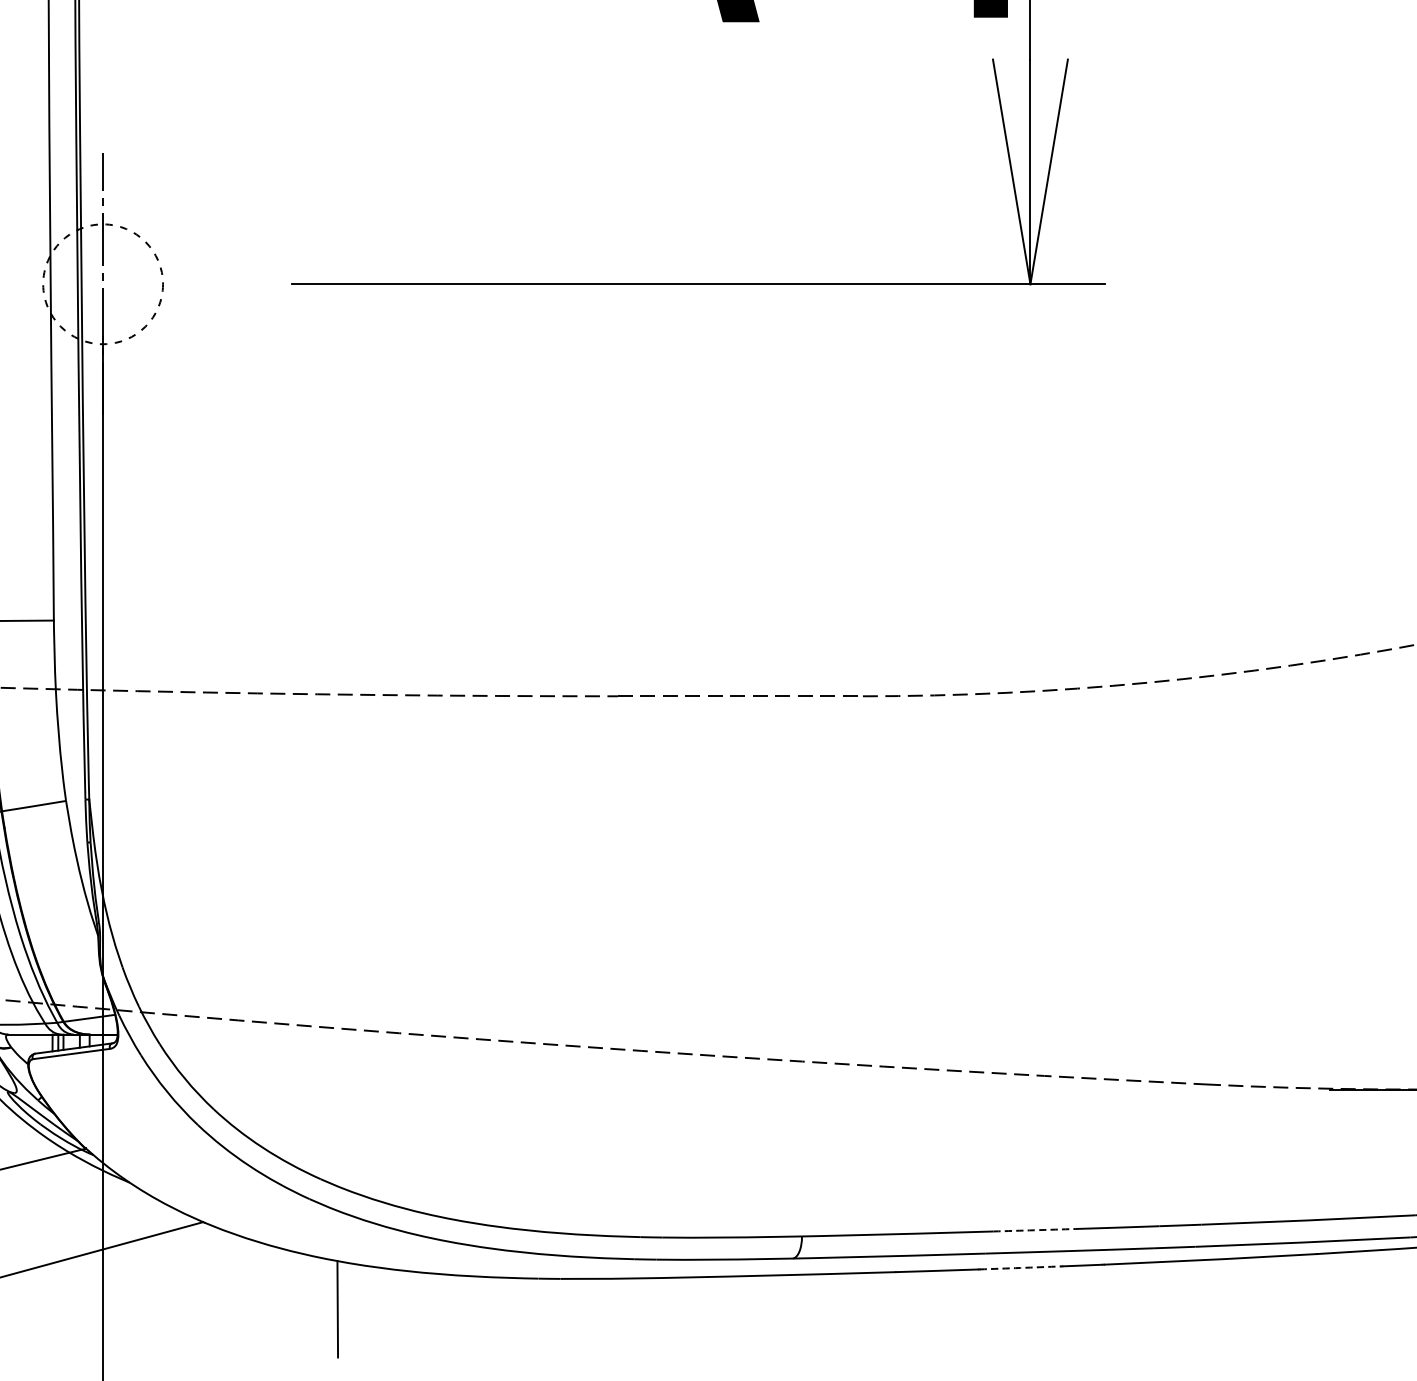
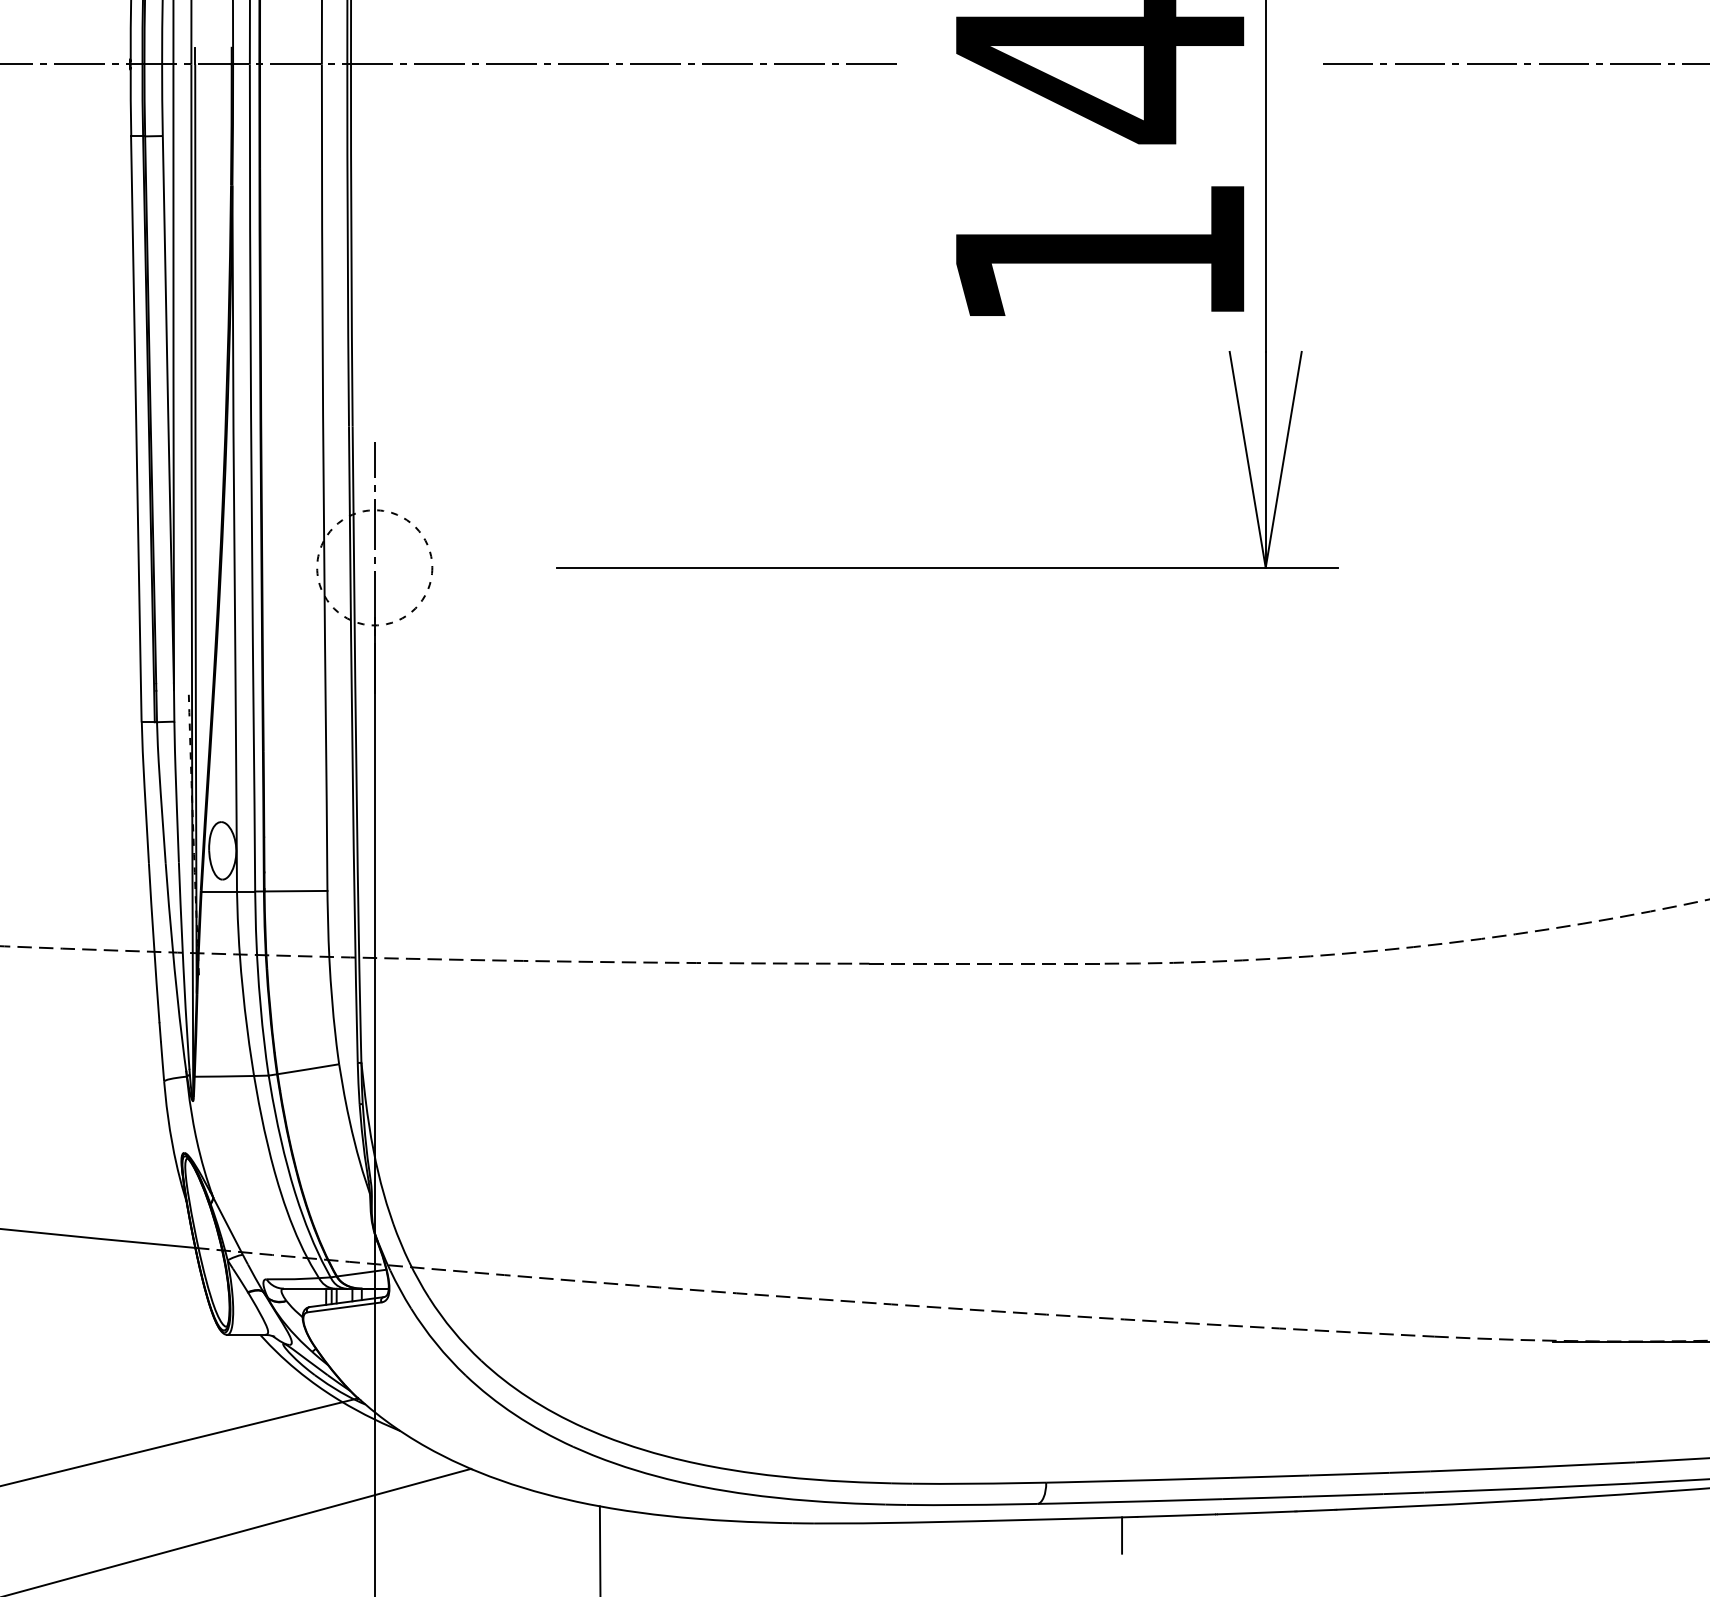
arc: (1034, 1230) -> (1269, 1476), dashed -> solid
arc: (1020, 1267) -> (1256, 1512), dashed -> solid
line: (881, 1291) -> (1122, 1535), added

